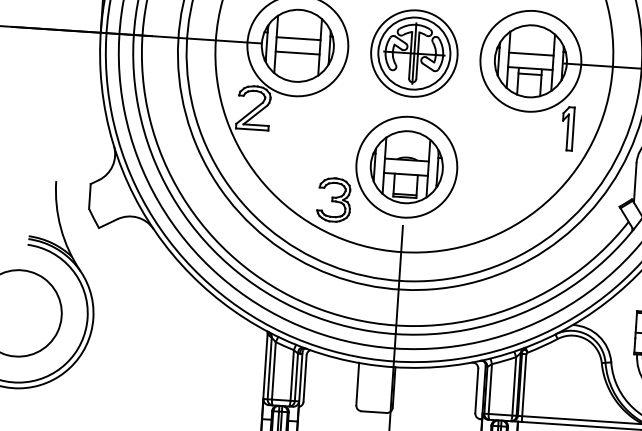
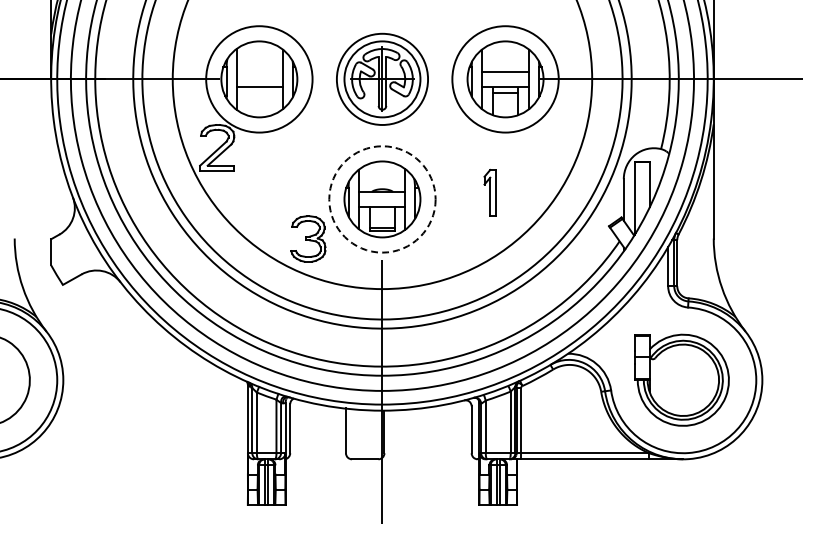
line: (298, 38) -> (259, 71), removed
part: (567, 128) -> (489, 192), moved
circle: (406, 167) -> (382, 199), solid -> dashed

